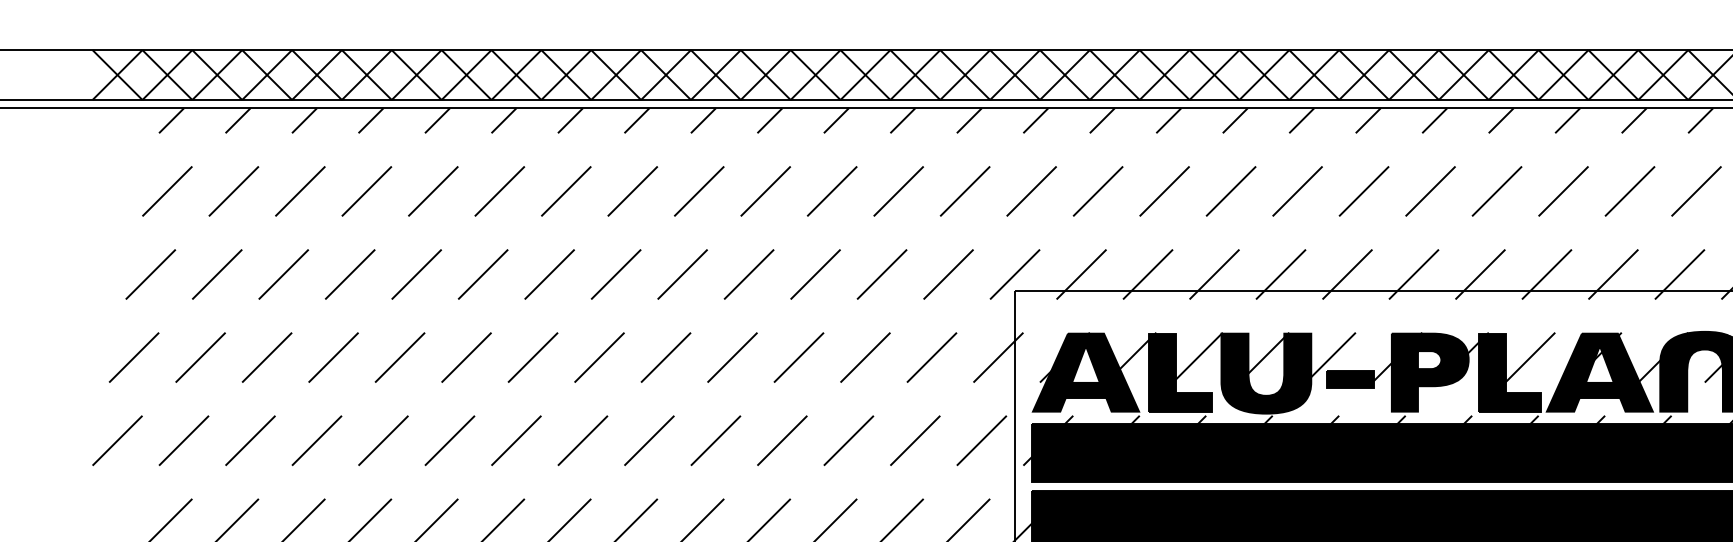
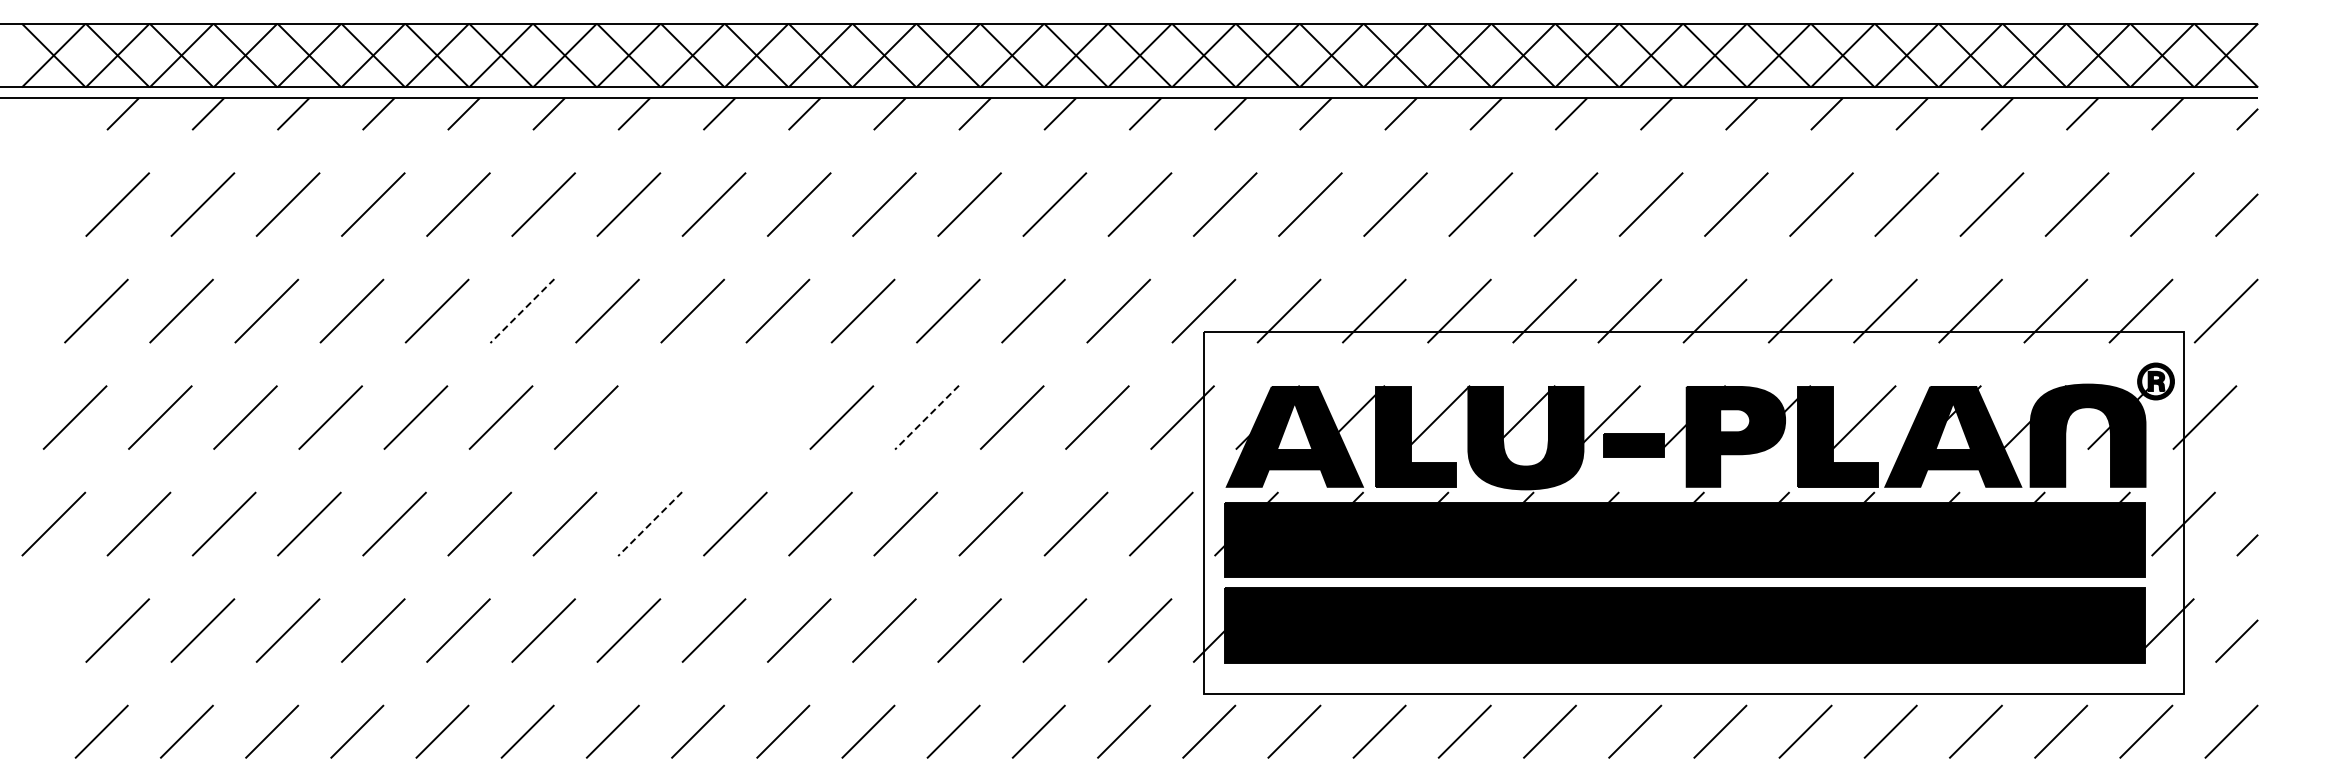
line: (483, 274) -> (522, 311), solid -> dashed
line: (599, 357) -> (671, 417), removed
line: (665, 357) -> (756, 417), removed
line: (798, 357) -> (926, 417), solid -> dashed
line: (582, 441) -> (649, 524), solid -> dashed

